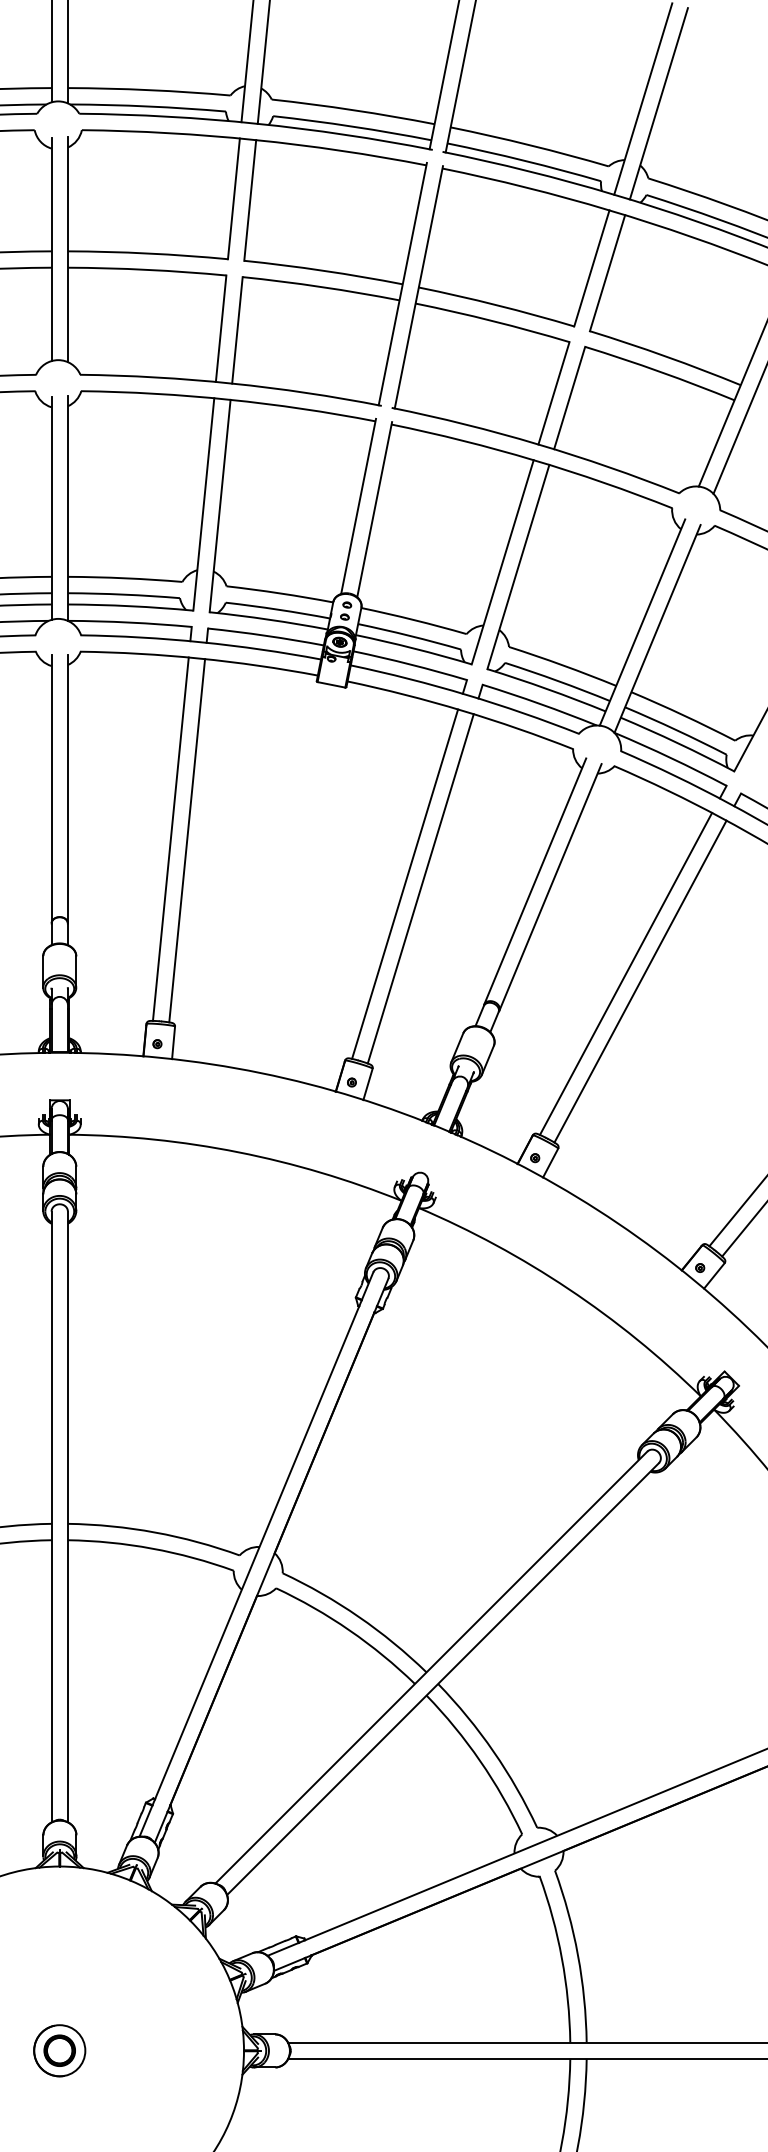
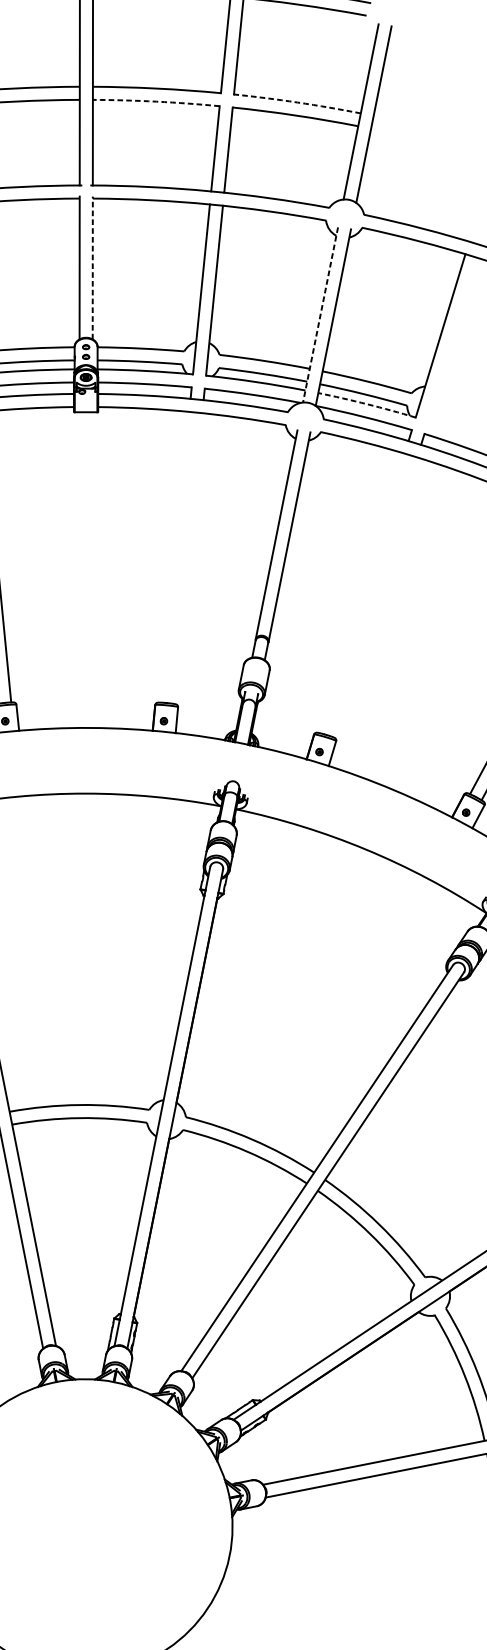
arc: (493, 321) -> (156, 101), solid -> dashed
arc: (665, 356) -> (297, 102), solid -> dashed
line: (374, 509) -> (92, 267), solid -> dashed
line: (642, 622) -> (320, 314), solid -> dashed
arc: (678, 743) -> (367, 404), solid -> dashed
line: (405, 883) -> (175, 556), removed
line: (420, 888) -> (187, 558), removed
line: (625, 973) -> (361, 593), removed
line: (640, 981) -> (374, 597), removed
part: (59, 2050) -> (84, 1526), removed

